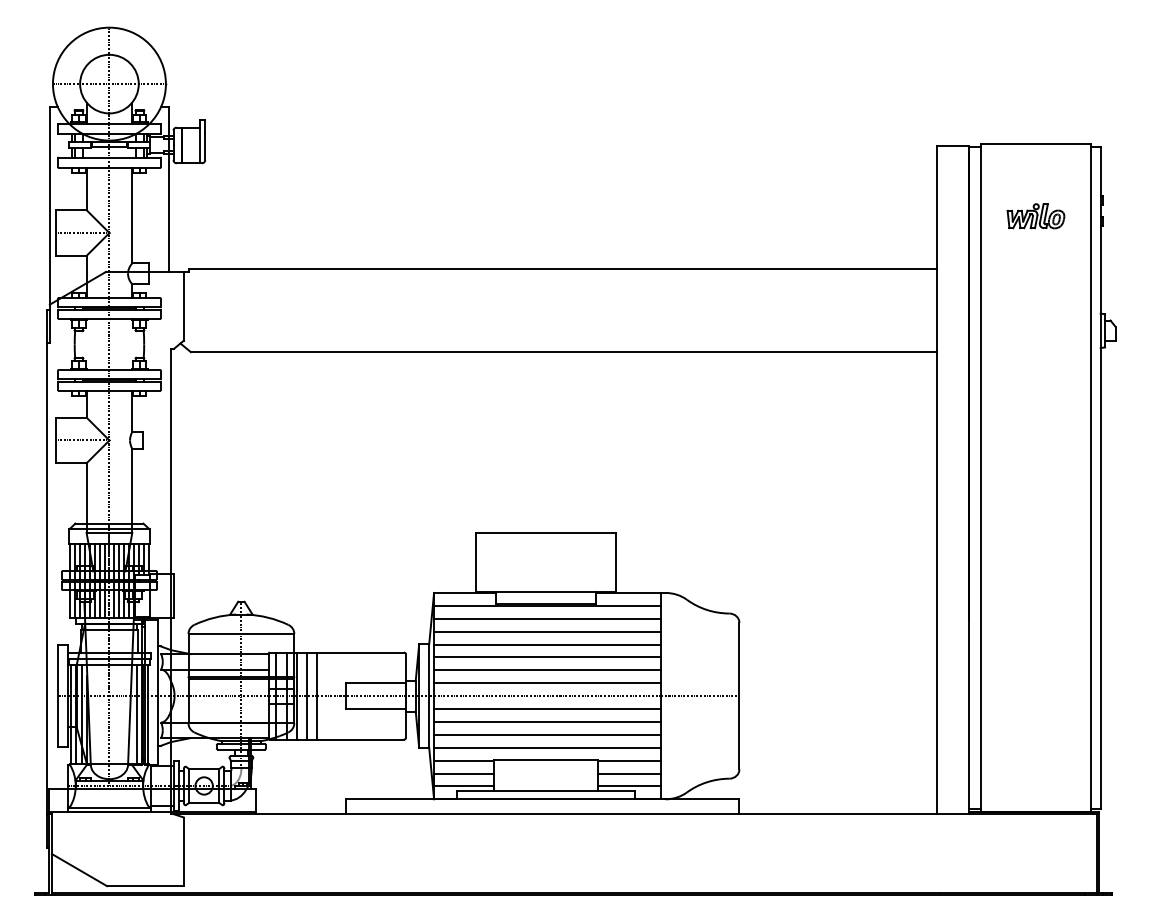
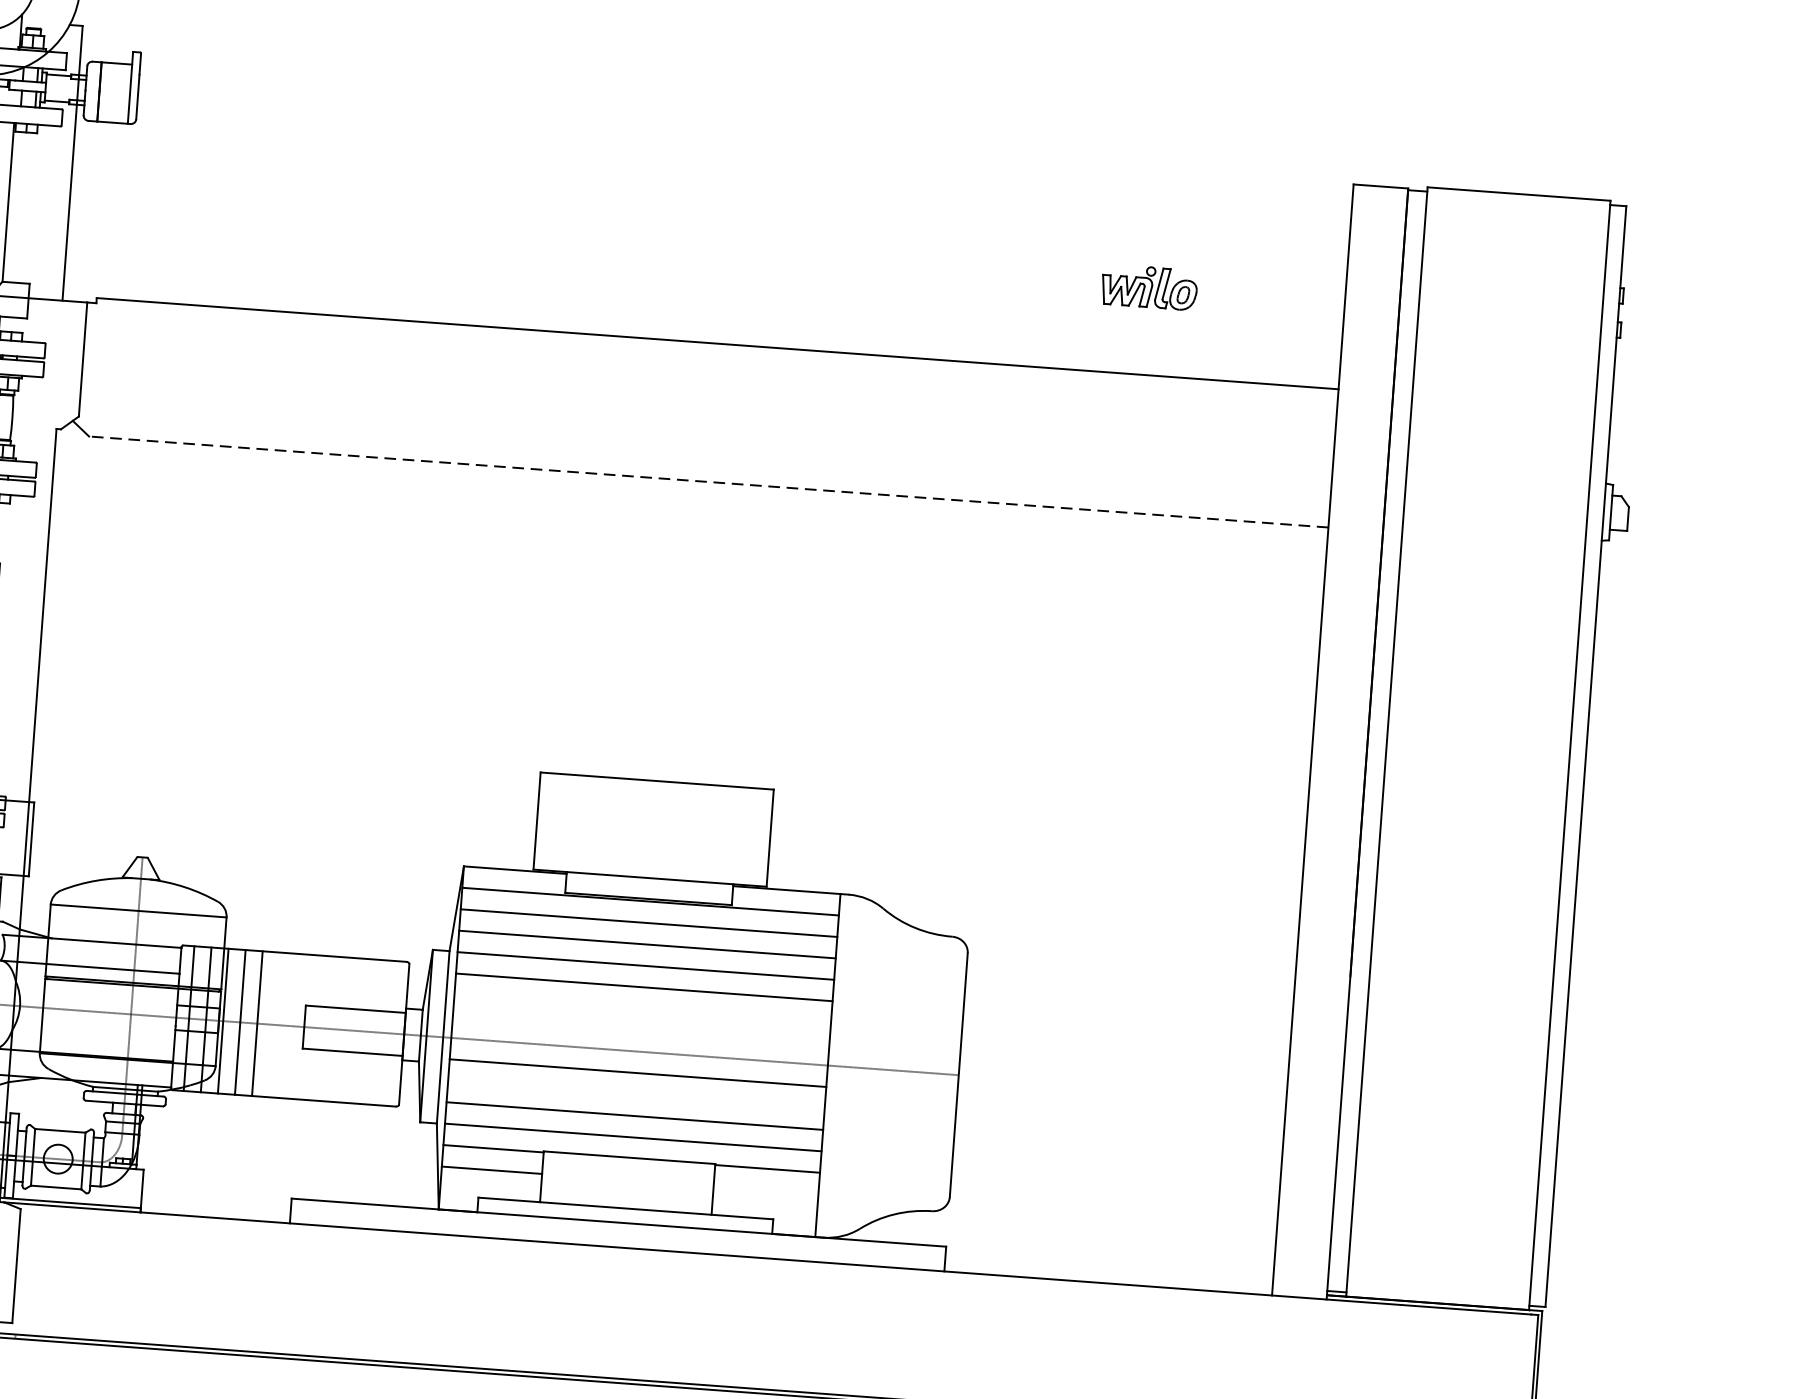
part: (1035, 216) -> (1148, 287), moved
line: (563, 352) -> (708, 482), solid -> dashed
line: (547, 670) -> (642, 1009), removed
line: (547, 683) -> (641, 1030), removed
line: (547, 721) -> (636, 1093), removed
line: (628, 773) -> (764, 1190), removed
line: (464, 786) -> (490, 1191), removed
line: (628, 786) -> (763, 1211), removed

